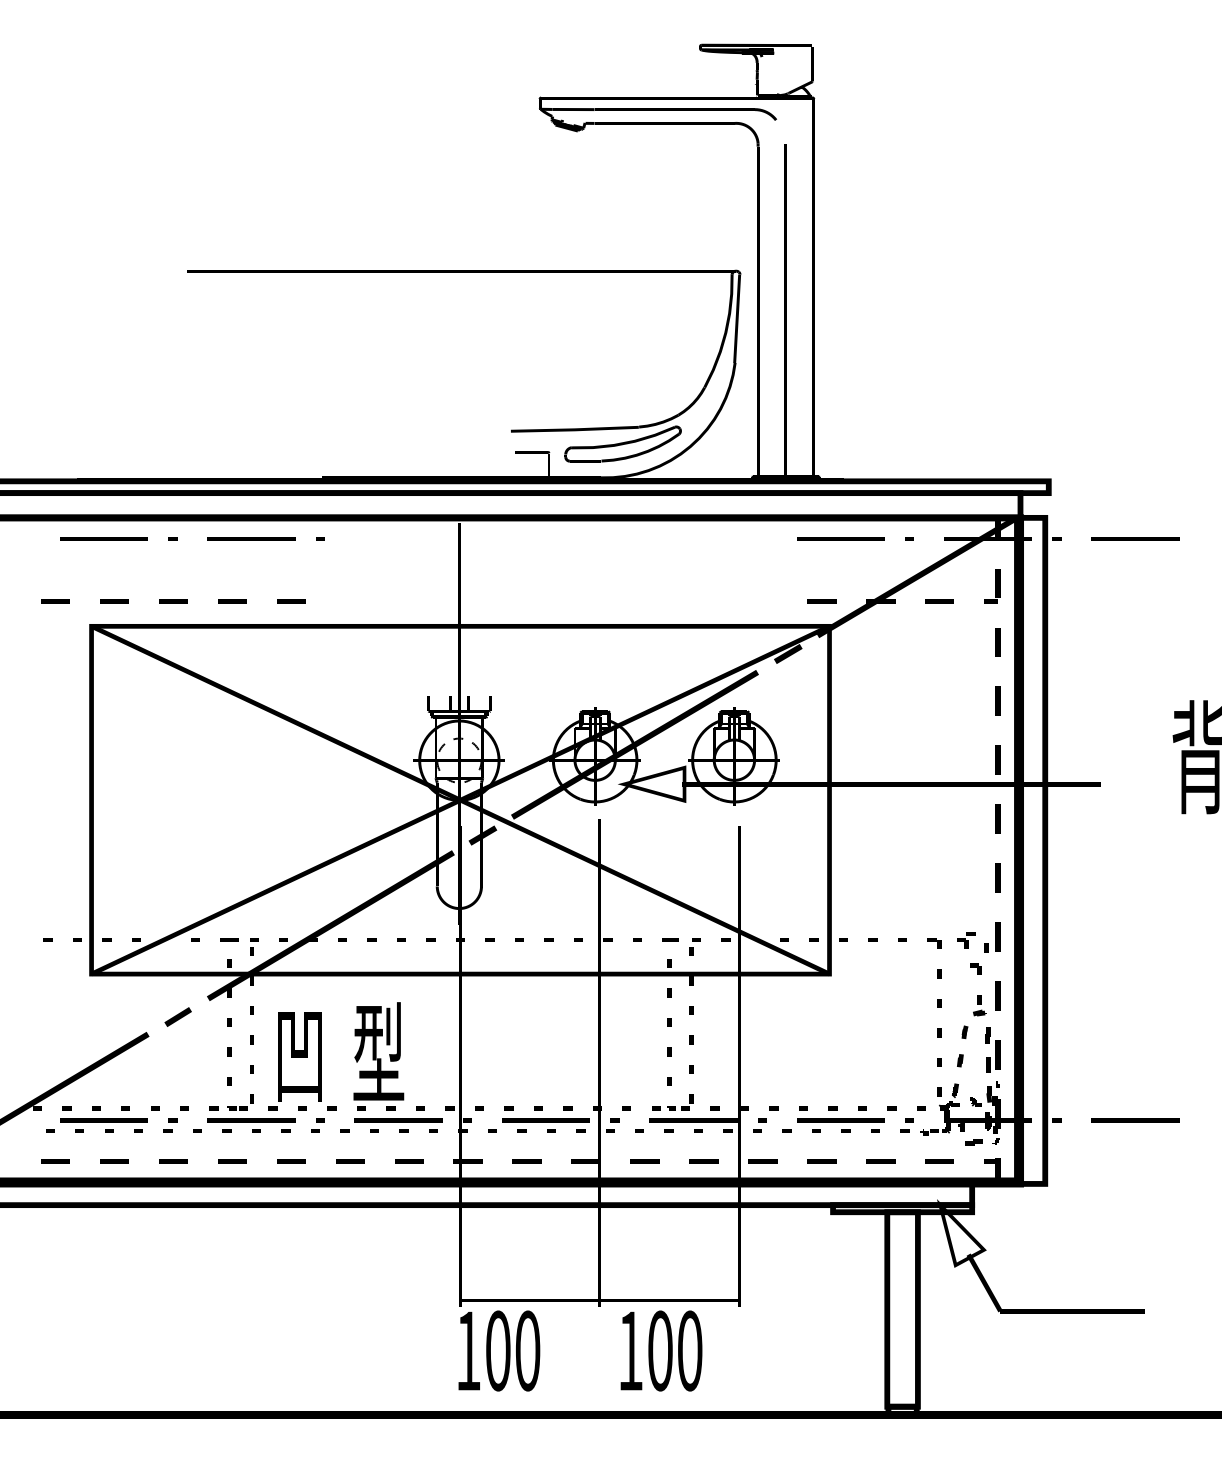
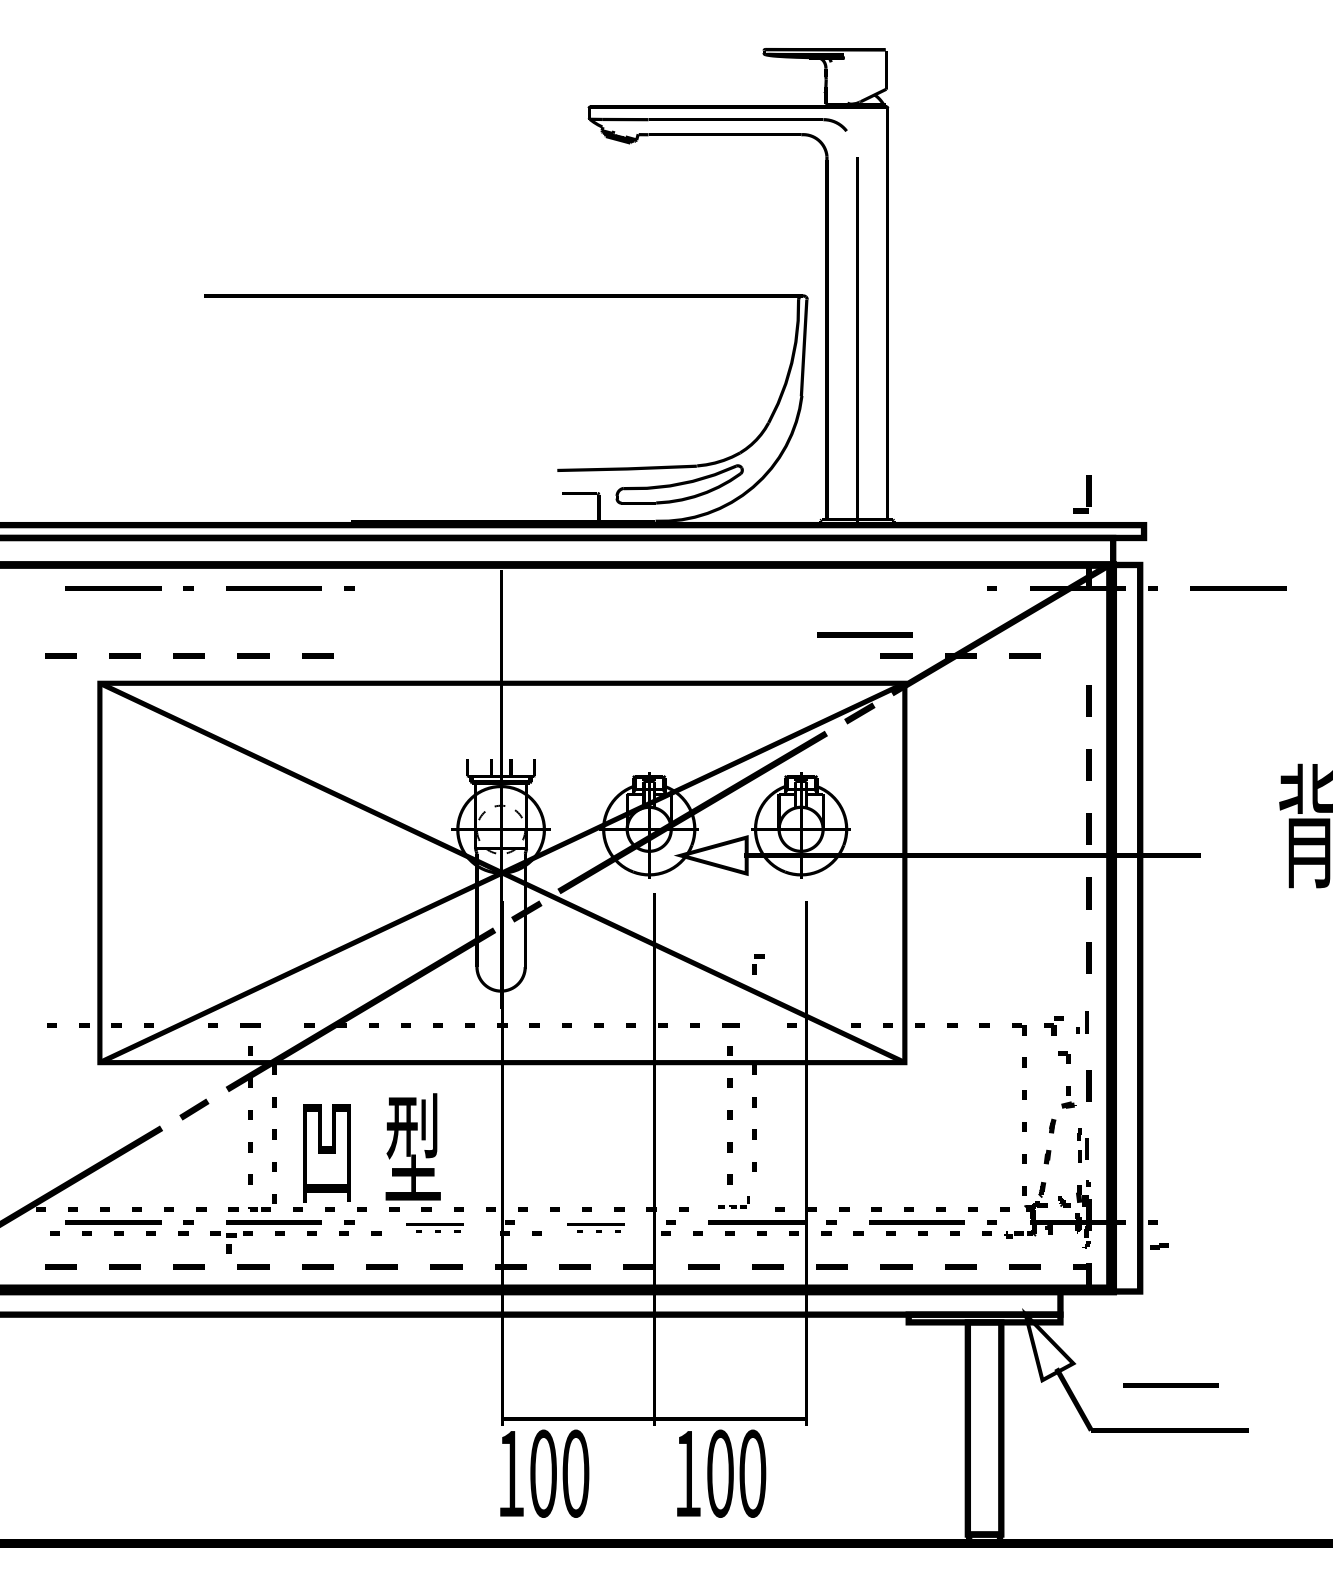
line: (840, 538) -> (864, 634), moved
part: (992, 586) -> (1082, 494), moved
part: (992, 937) -> (1082, 1022), size x0.7
part: (254, 946) -> (231, 1243), moved
part: (694, 946) -> (757, 963), moved
part: (992, 1049) -> (1082, 1144), size x0.7
part: (672, 1102) -> (733, 1202), size x0.7
line: (1135, 1120) -> (1170, 1385), moved
part: (398, 1125) -> (434, 1227), size x0.6
part: (545, 1125) -> (595, 1227), size x0.6
part: (973, 1142) -> (1158, 1246), moved

